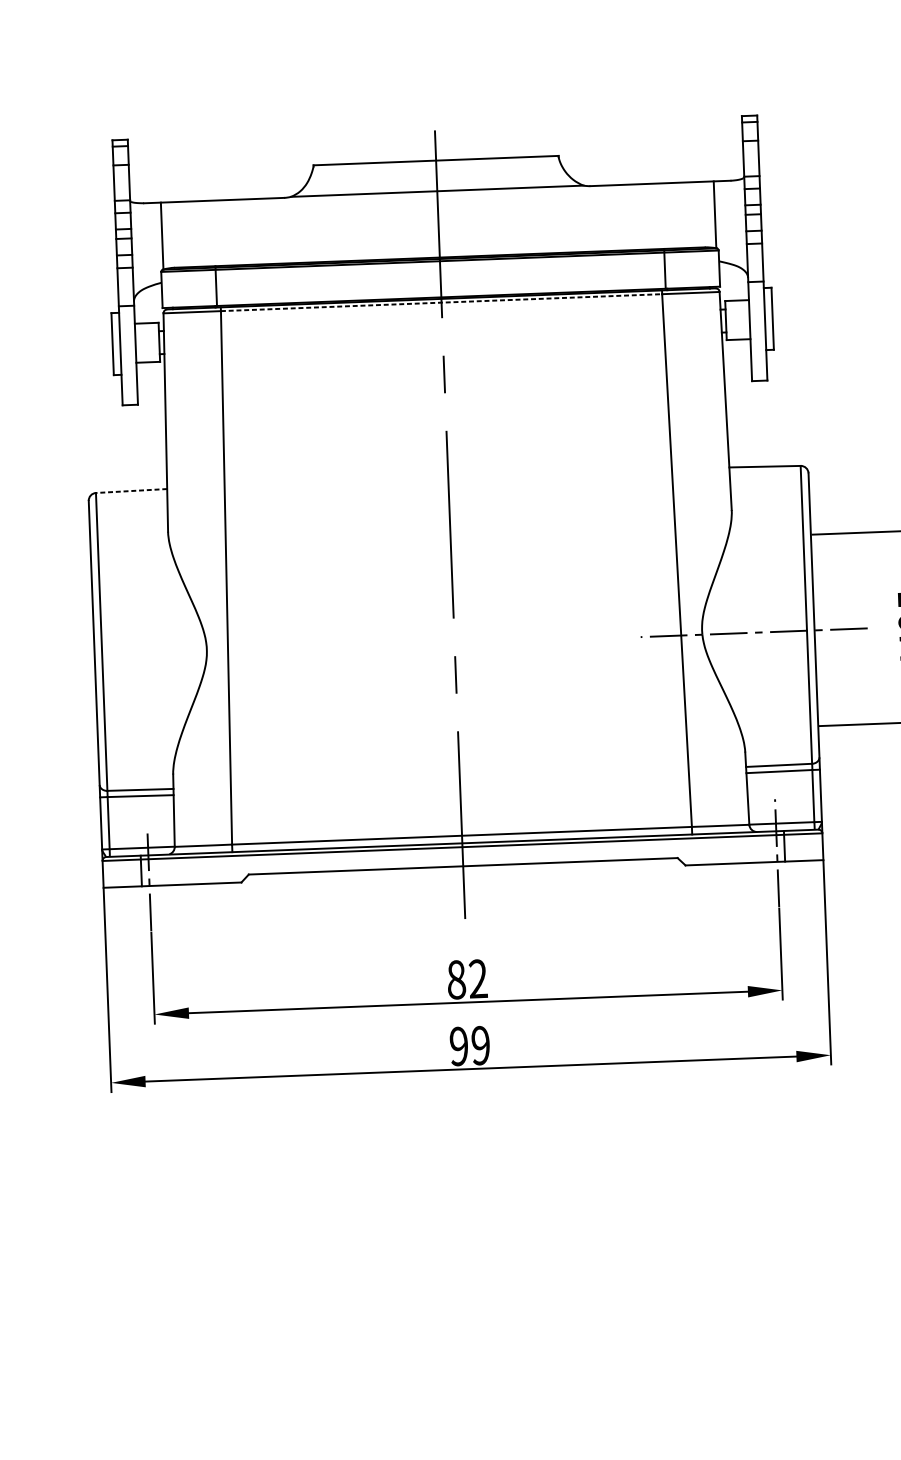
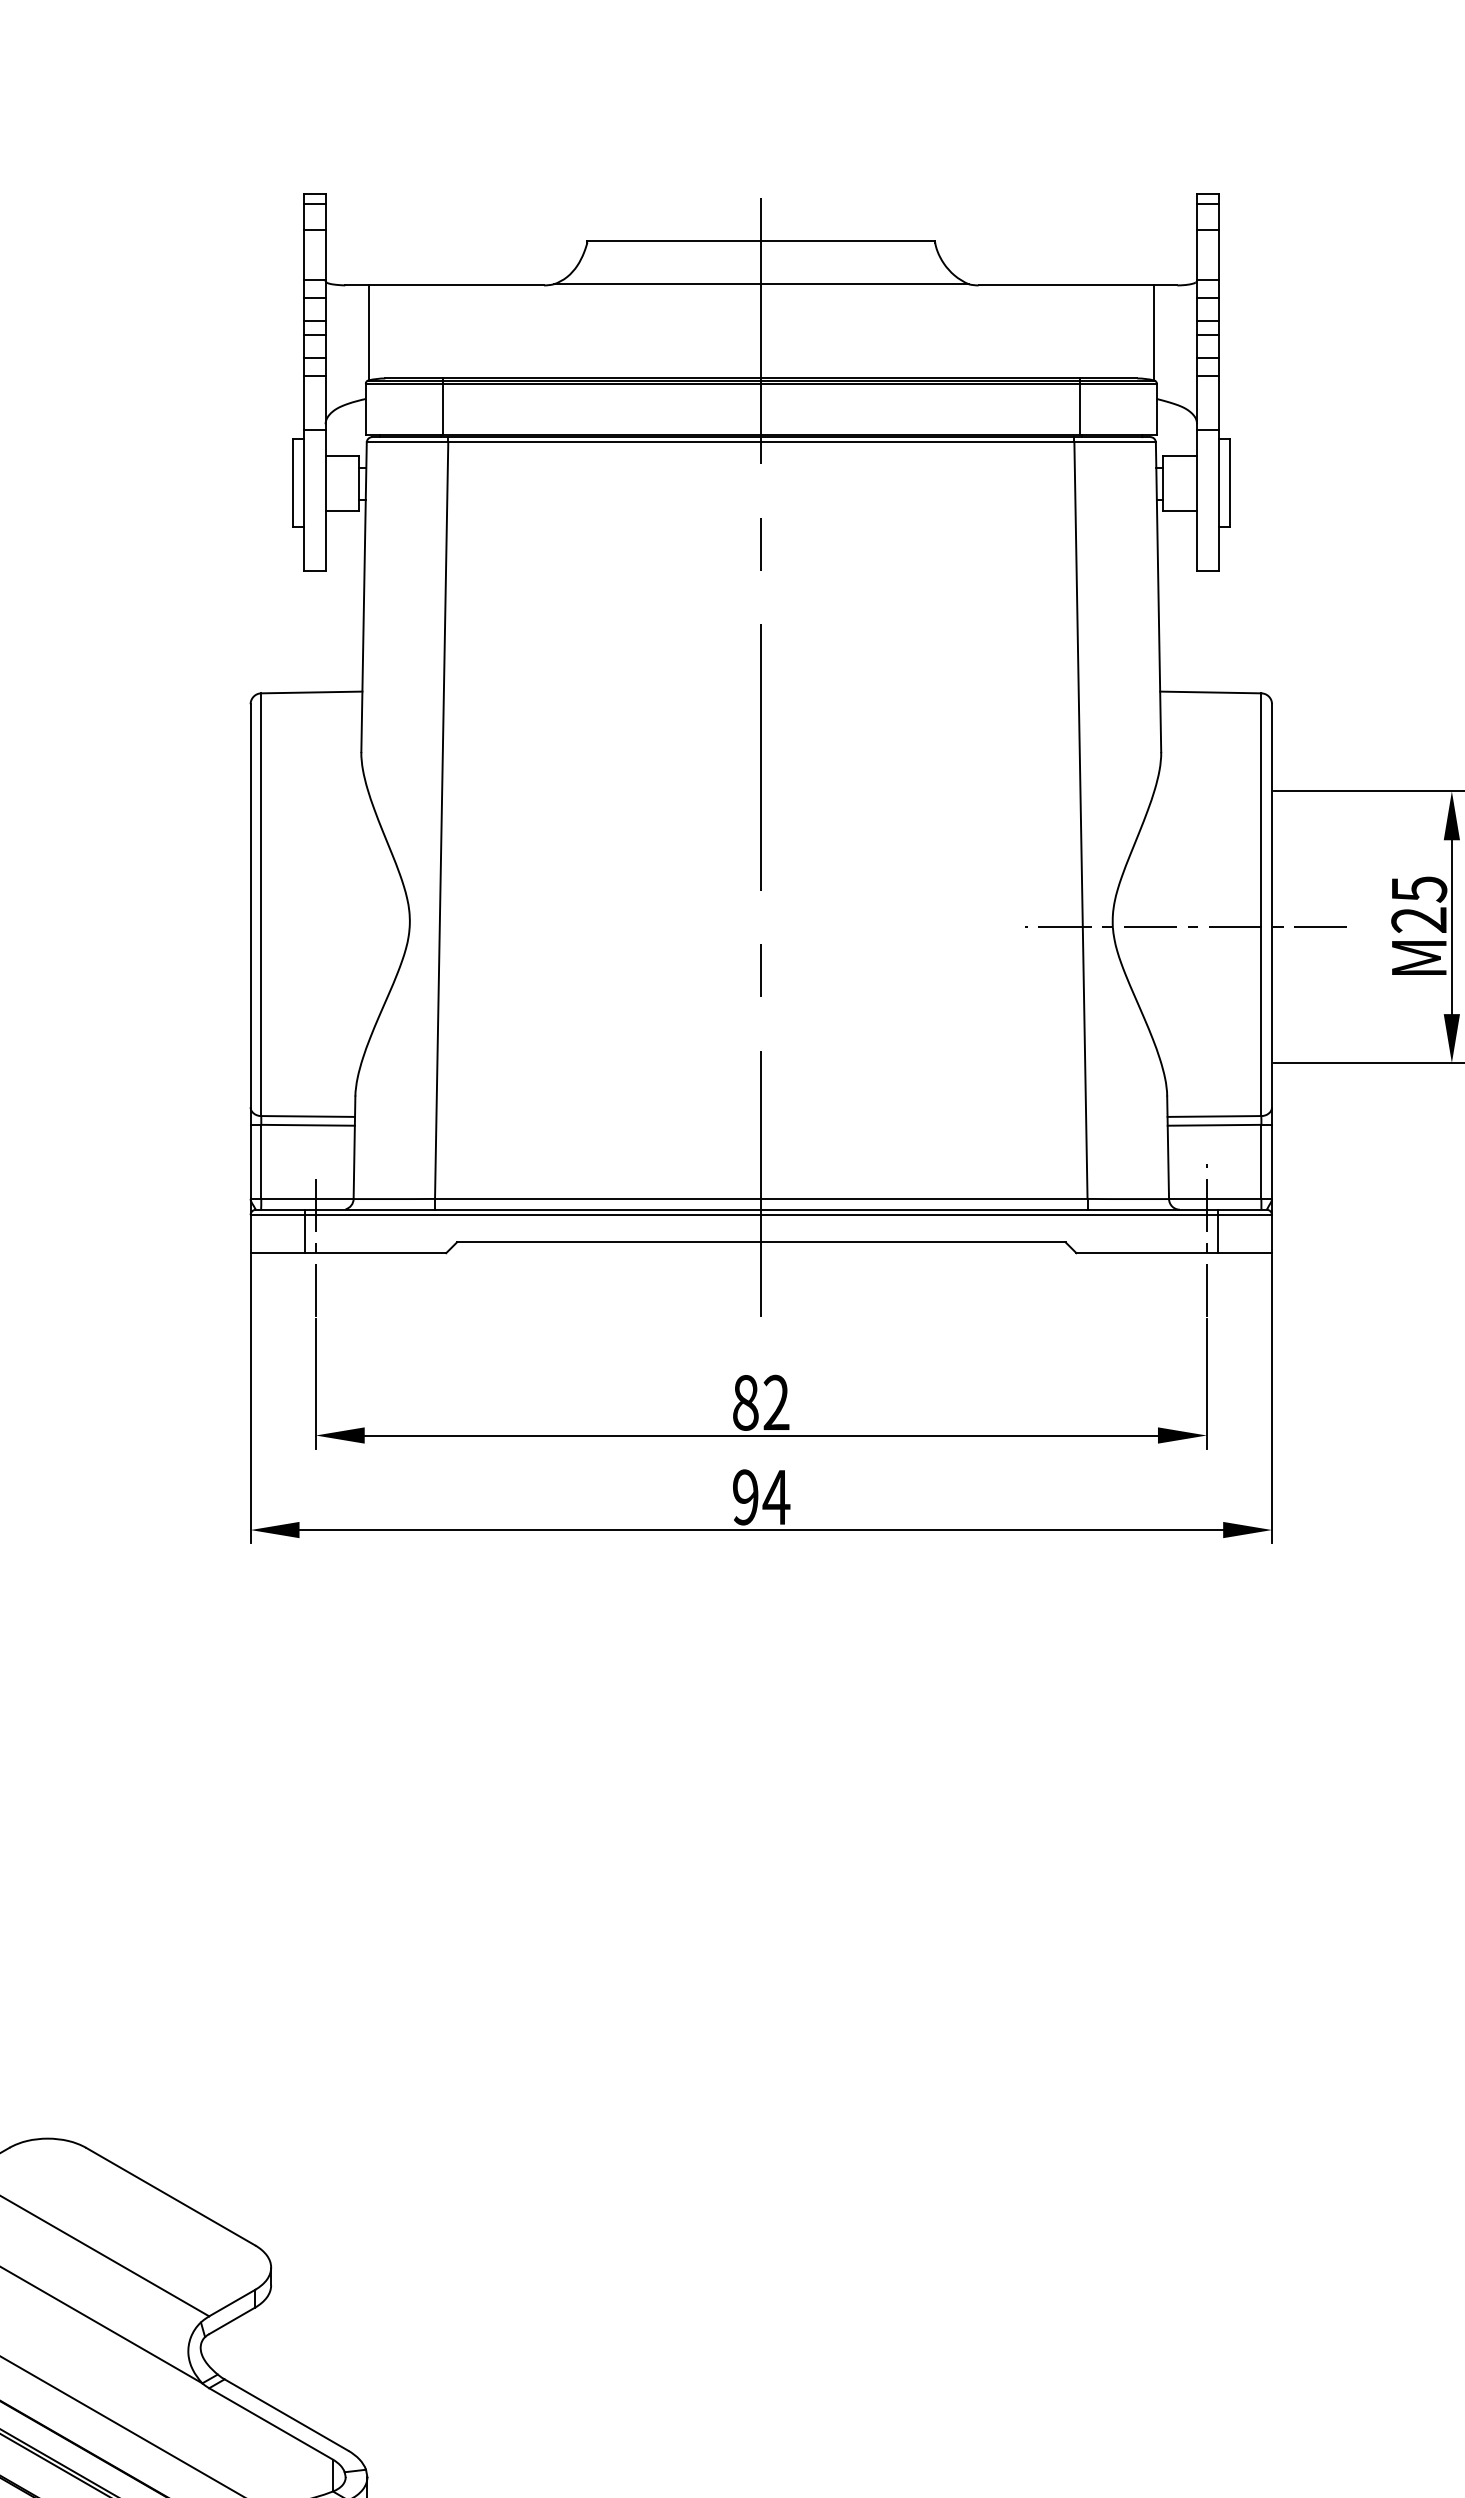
line: (441, 302) -> (761, 442), dashed -> solid
line: (131, 491) -> (311, 692), dashed -> solid
text: (480, 1045) -> (776, 1497), 99 -> 94

